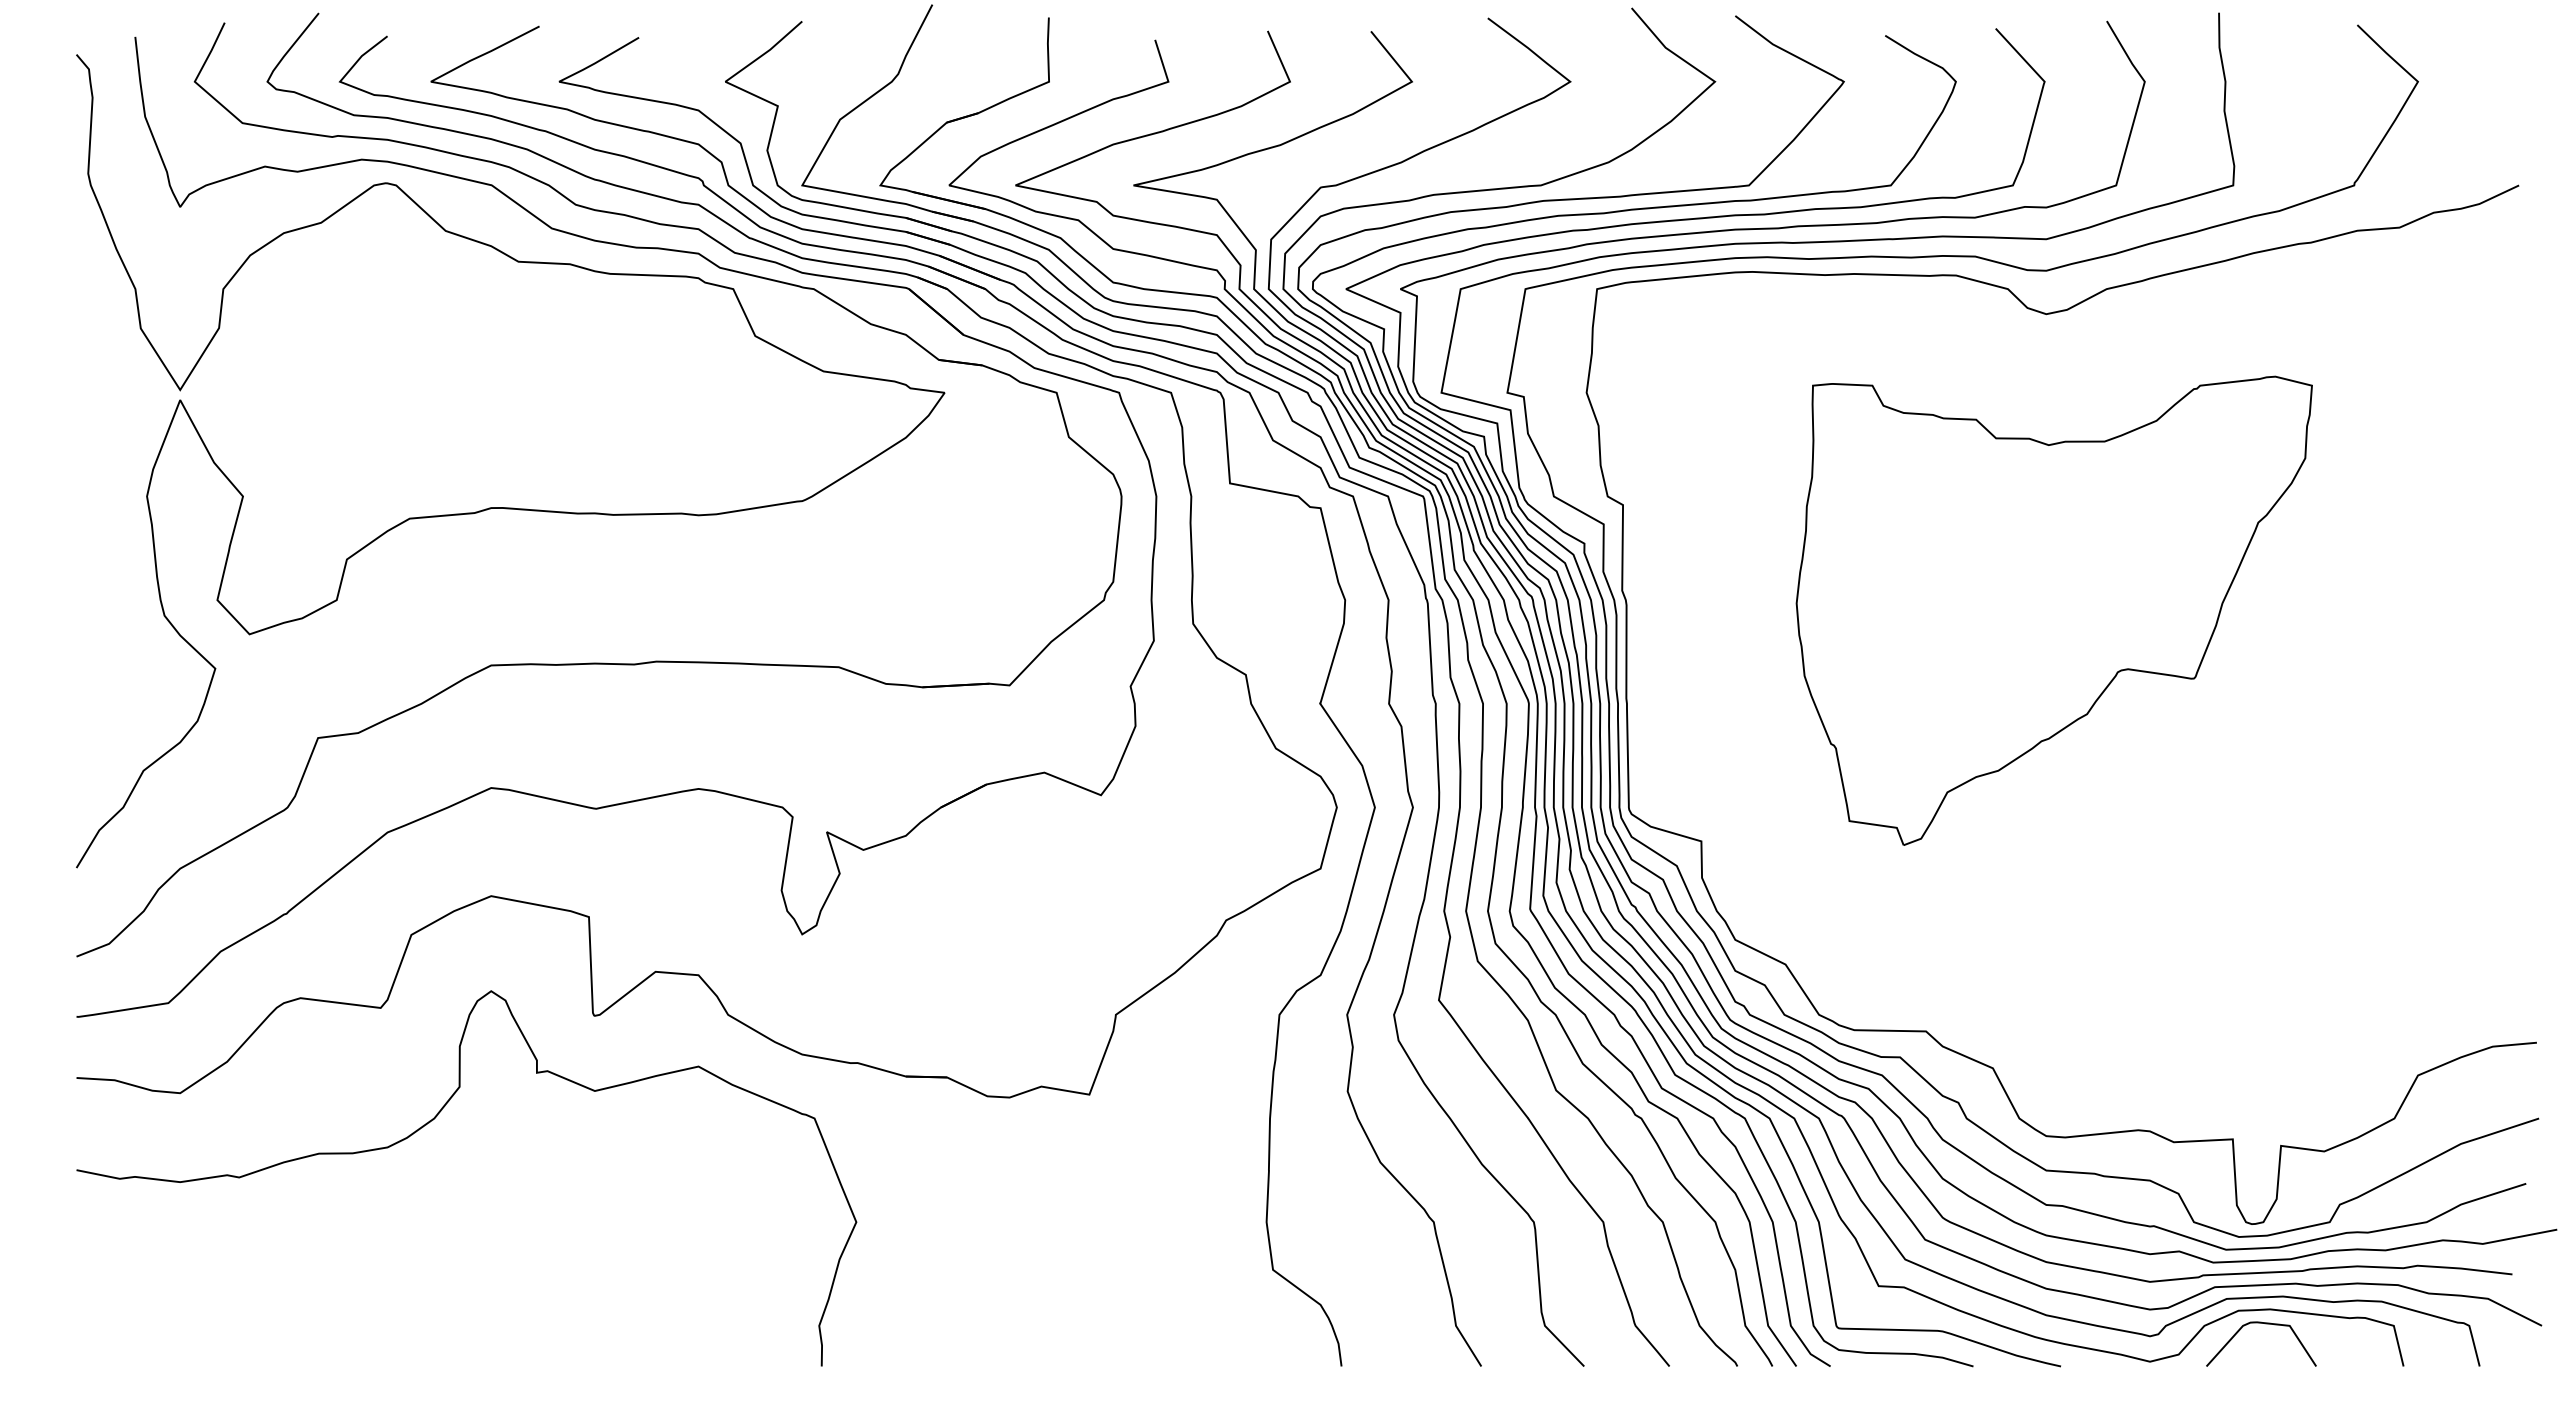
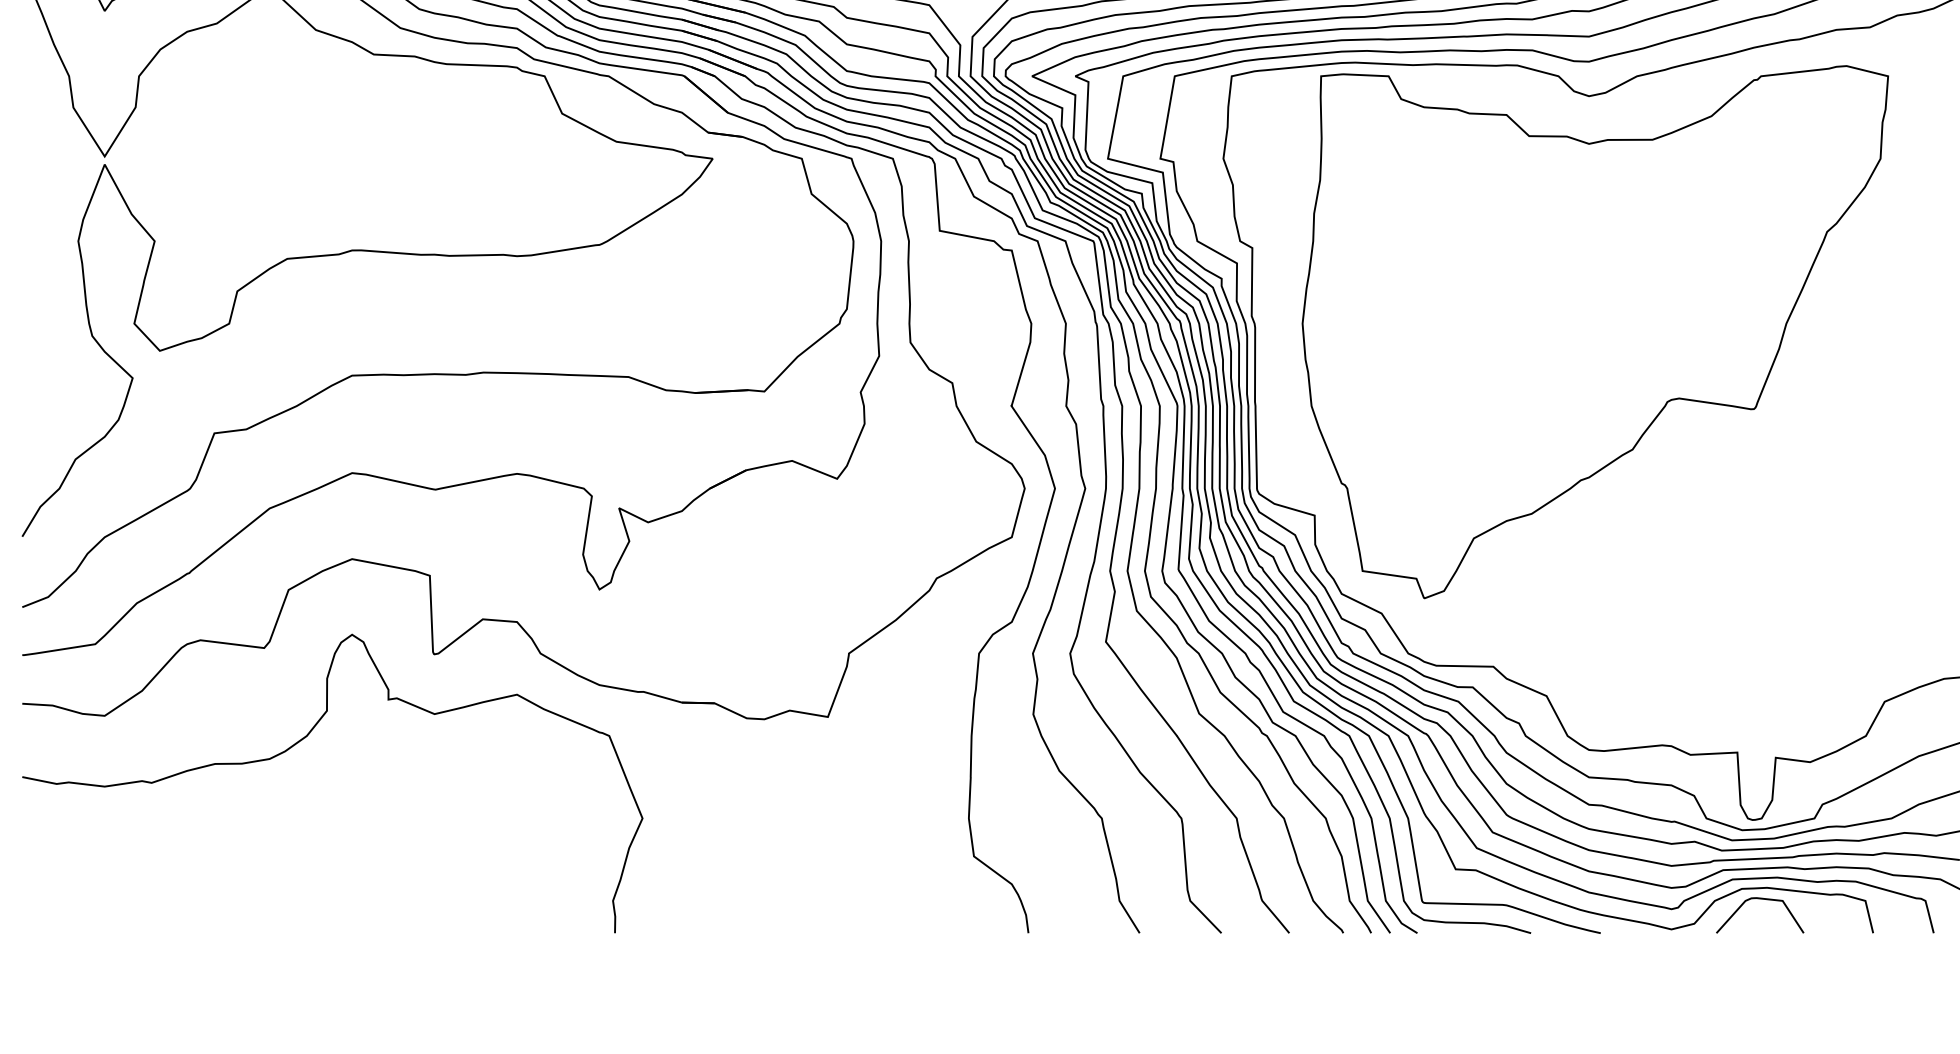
part: (2054, 610) -> (1595, 331), size x1.43

